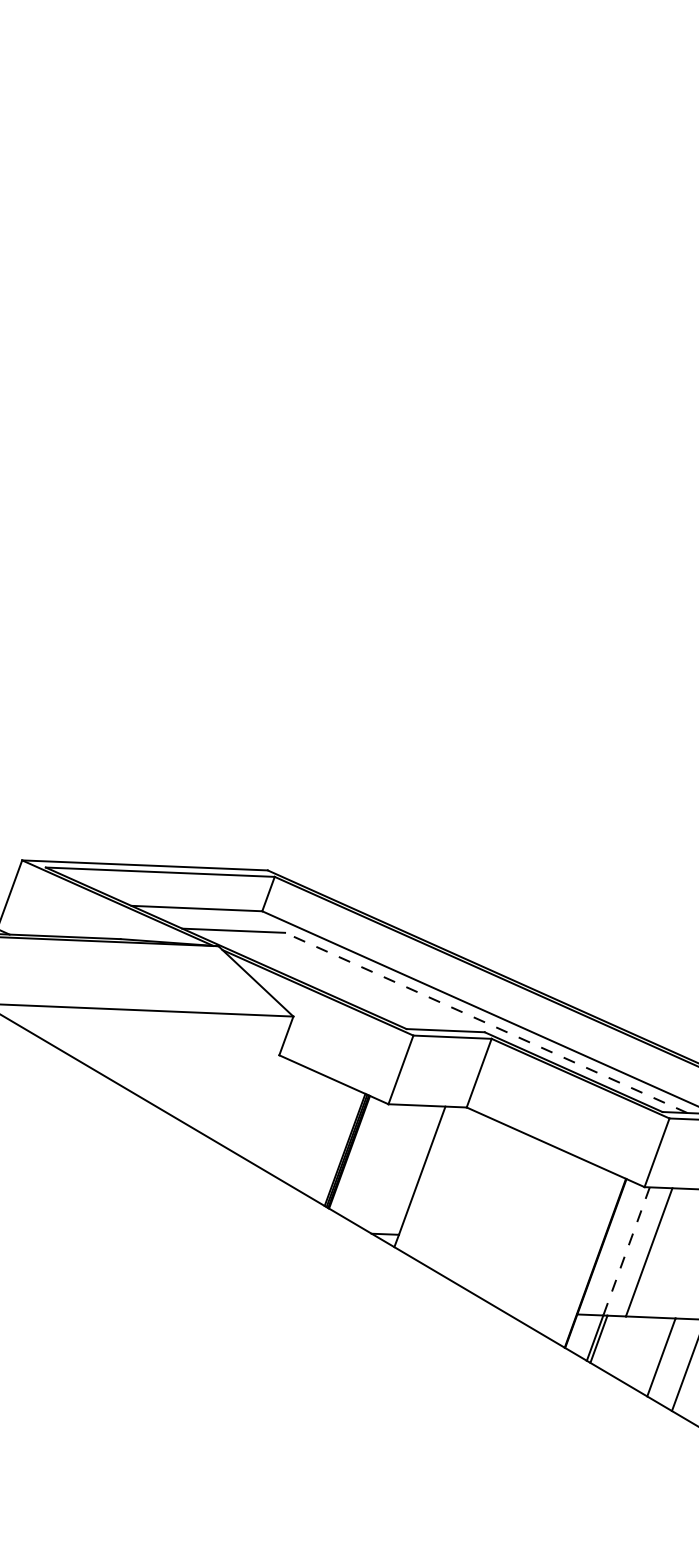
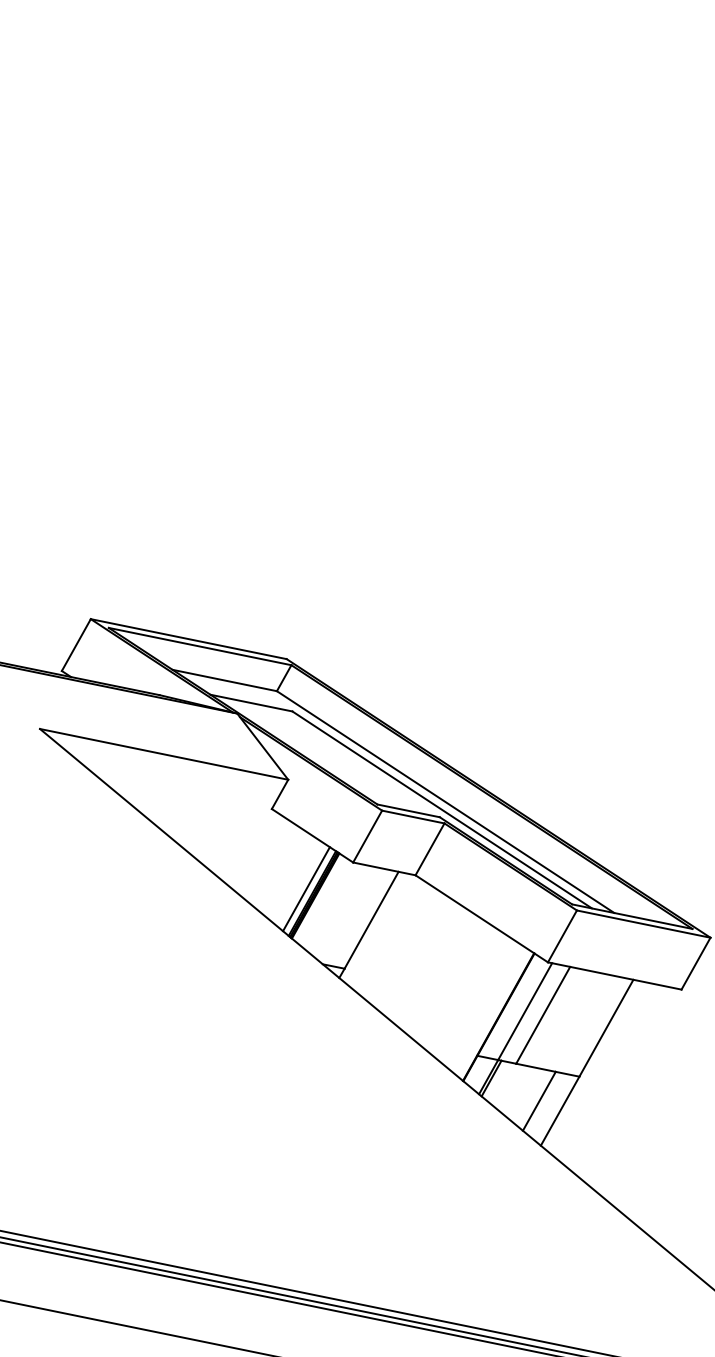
line: (485, 1022) -> (441, 809), dashed -> solid
line: (337, 1146) -> (306, 889), added
line: (625, 1252) -> (524, 1012), dashed -> solid

